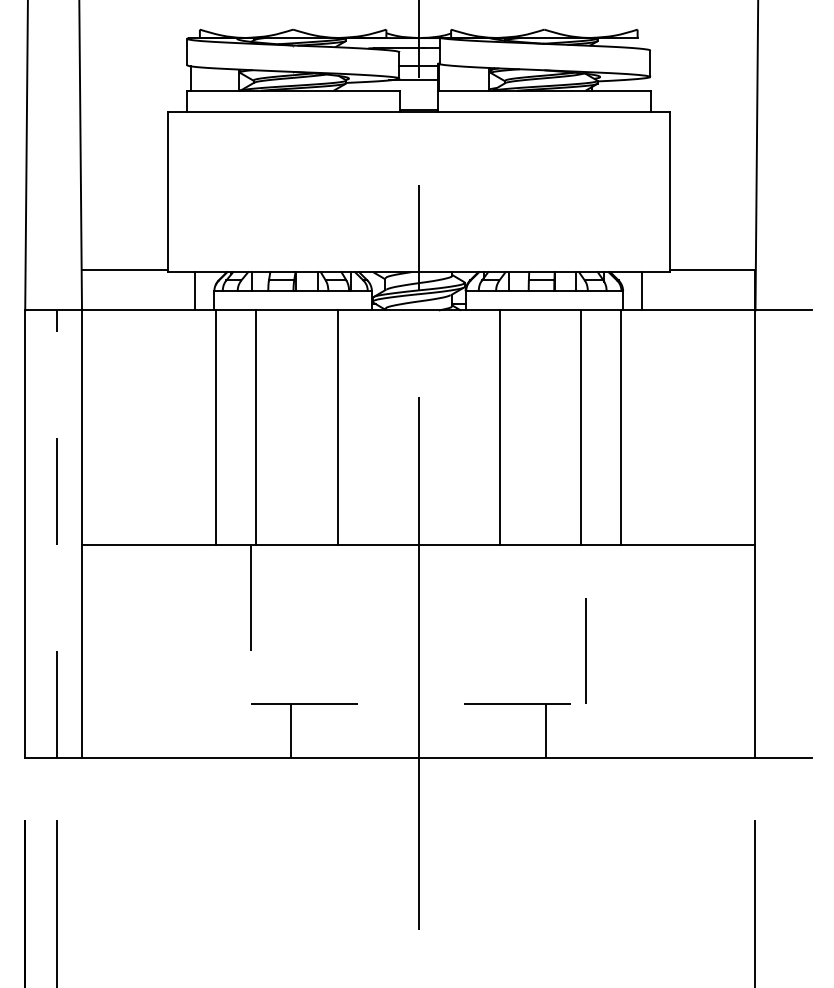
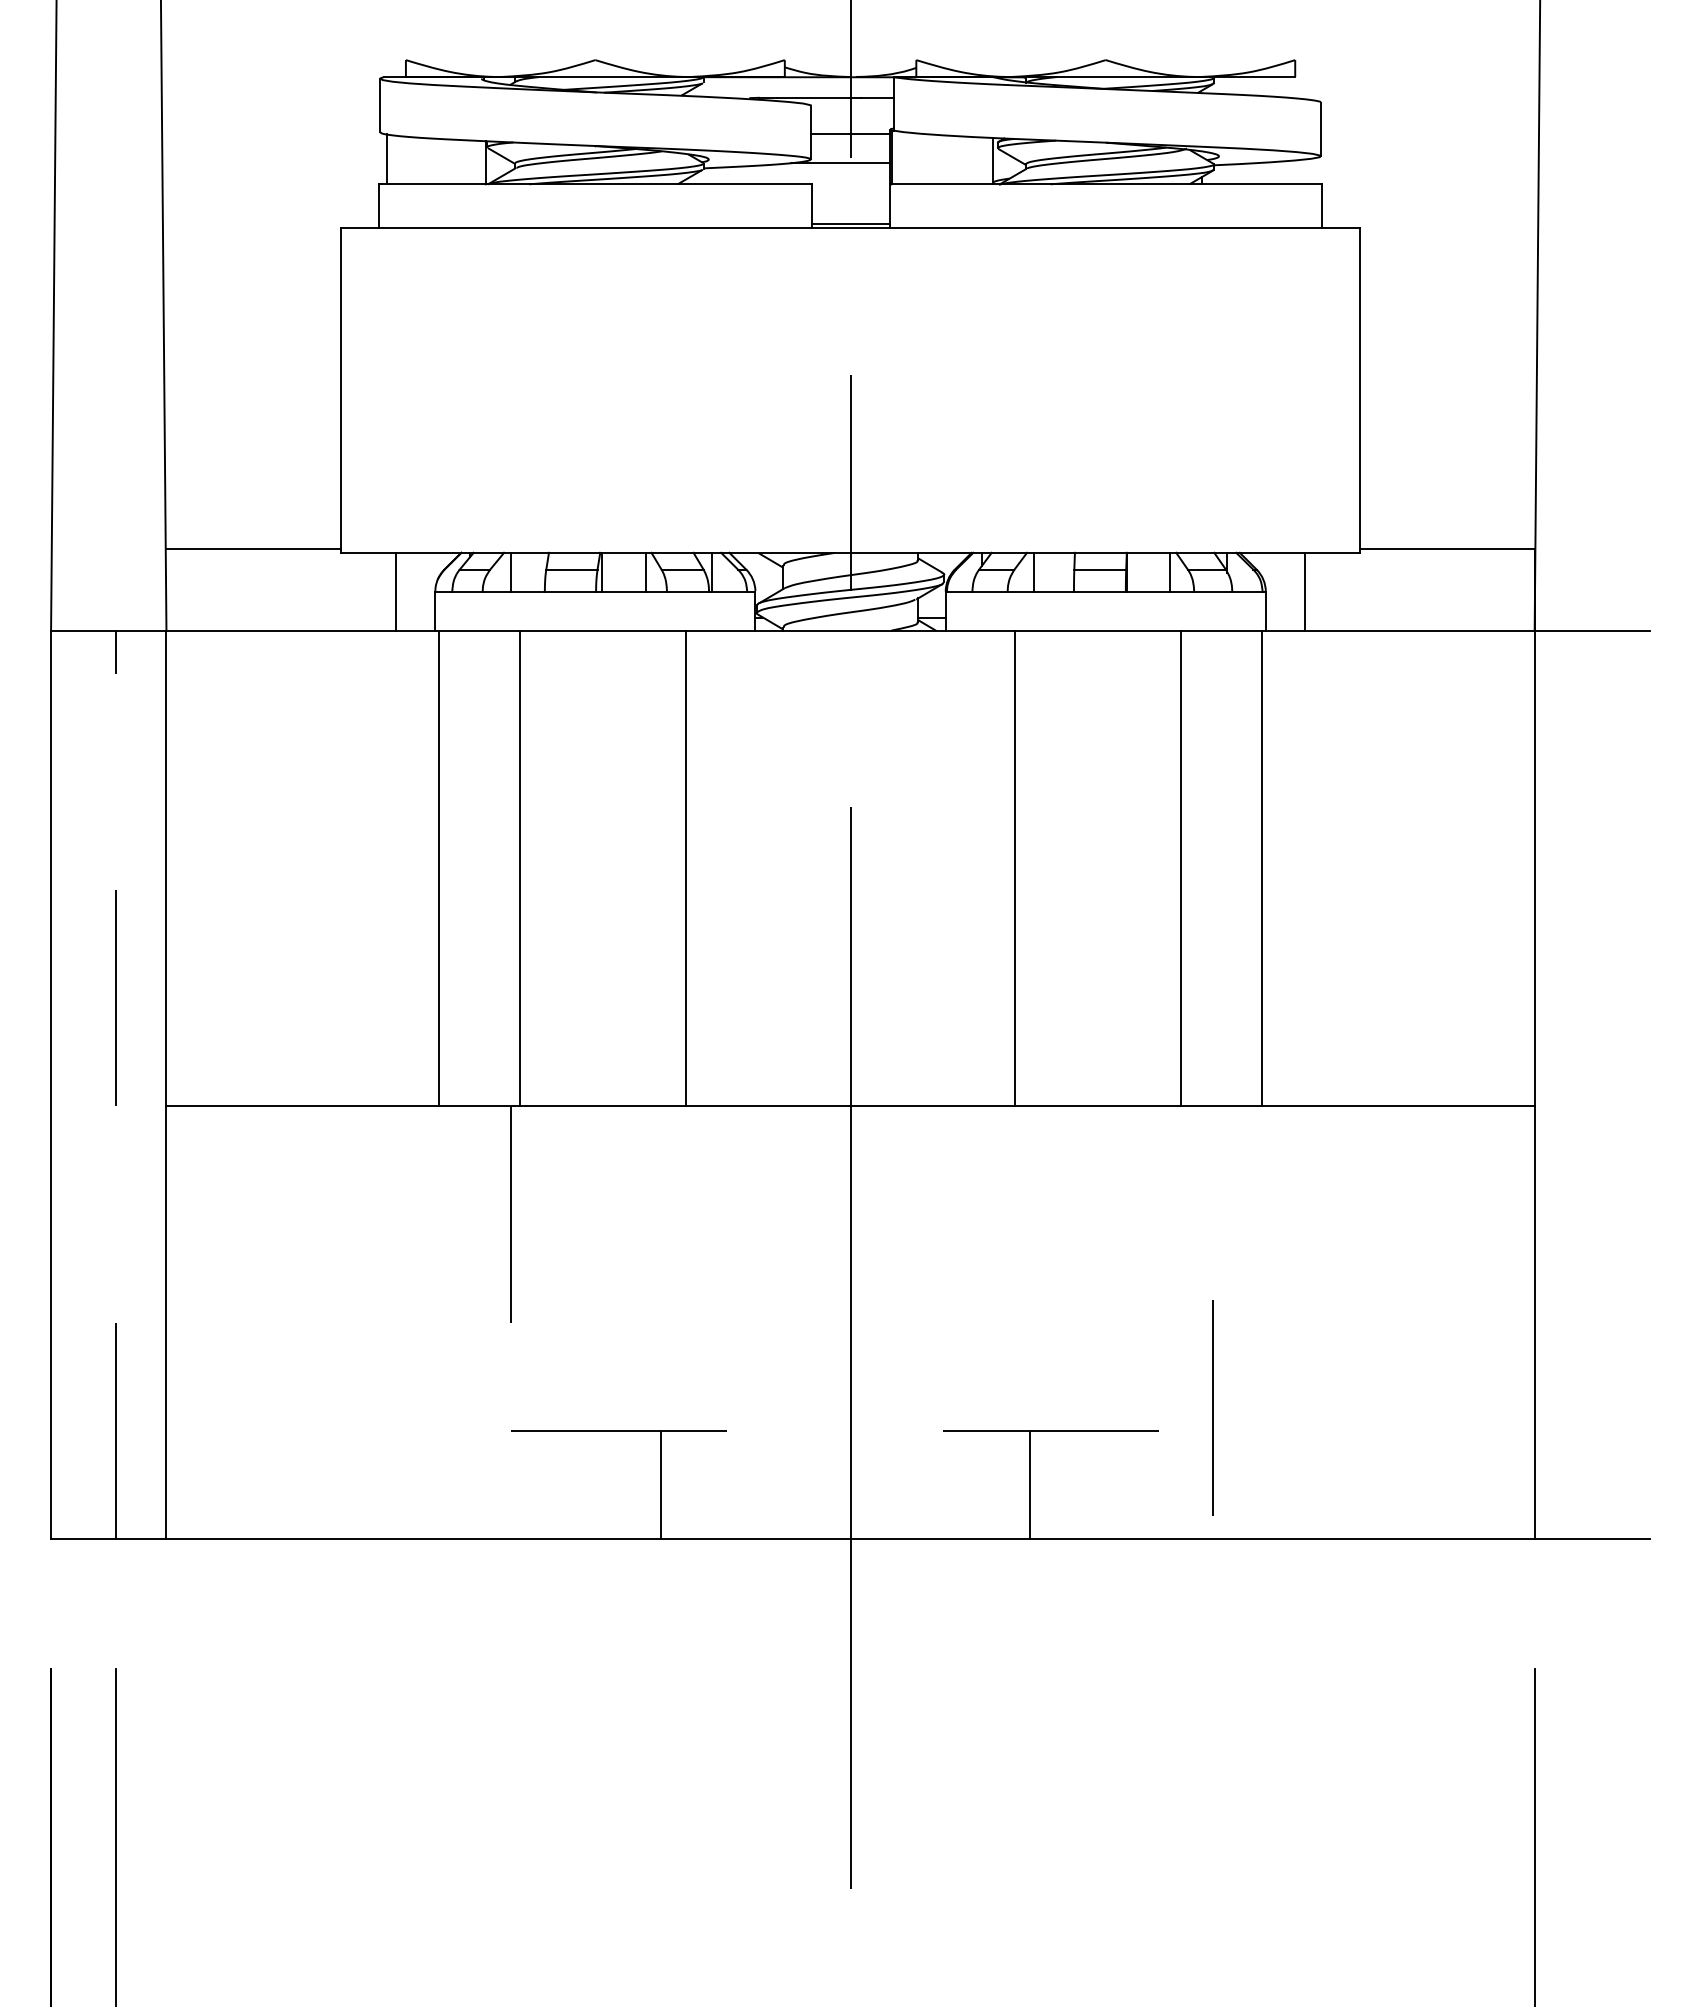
line: (585, 650) -> (1211, 1406), moved
line: (291, 730) -> (661, 1483), moved
line: (546, 730) -> (1030, 1483), moved

